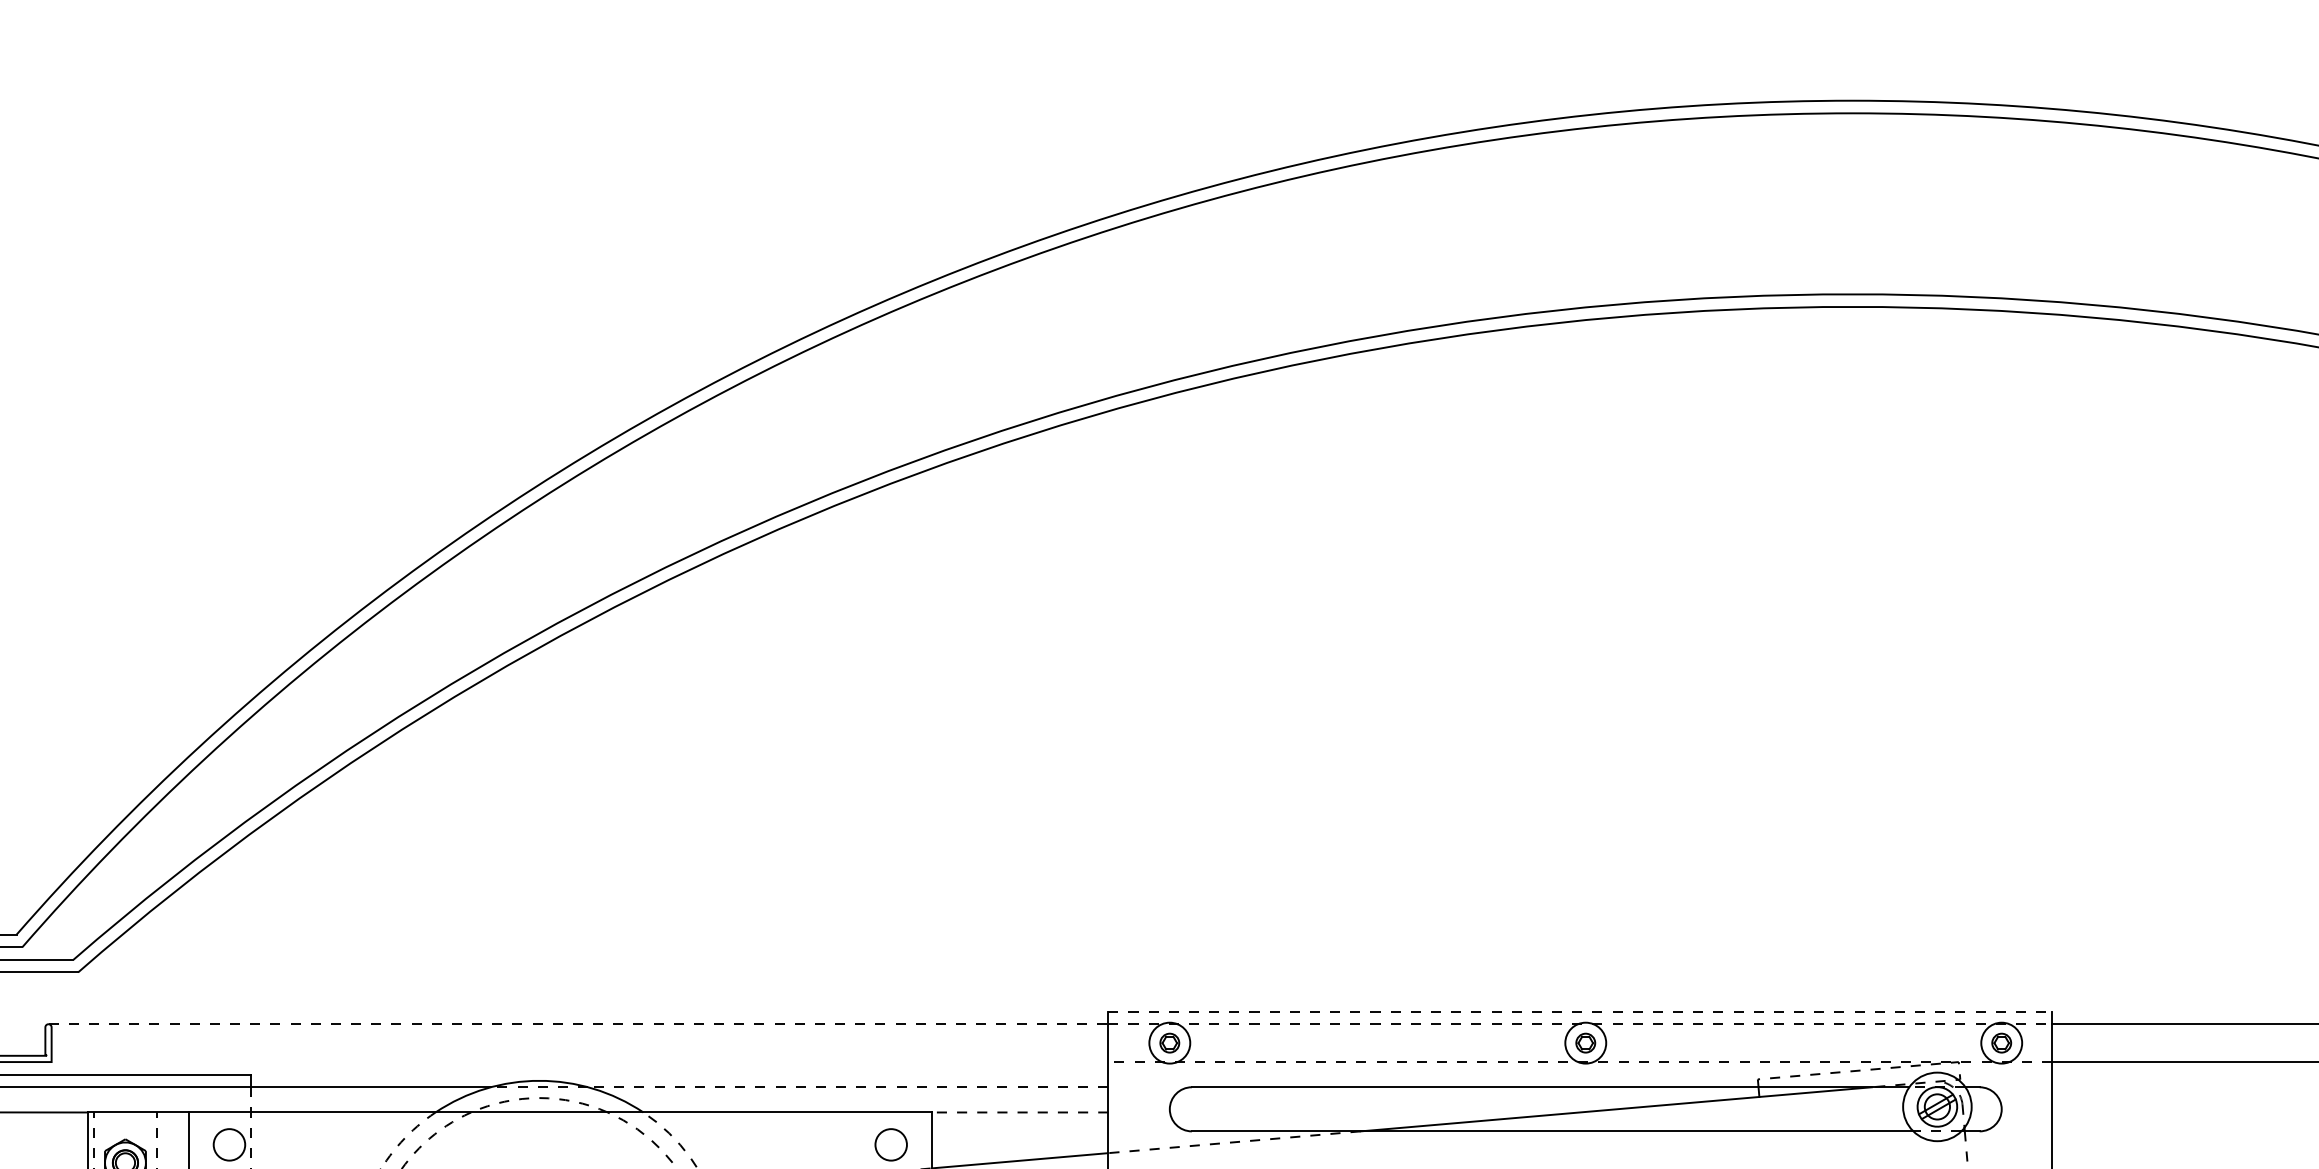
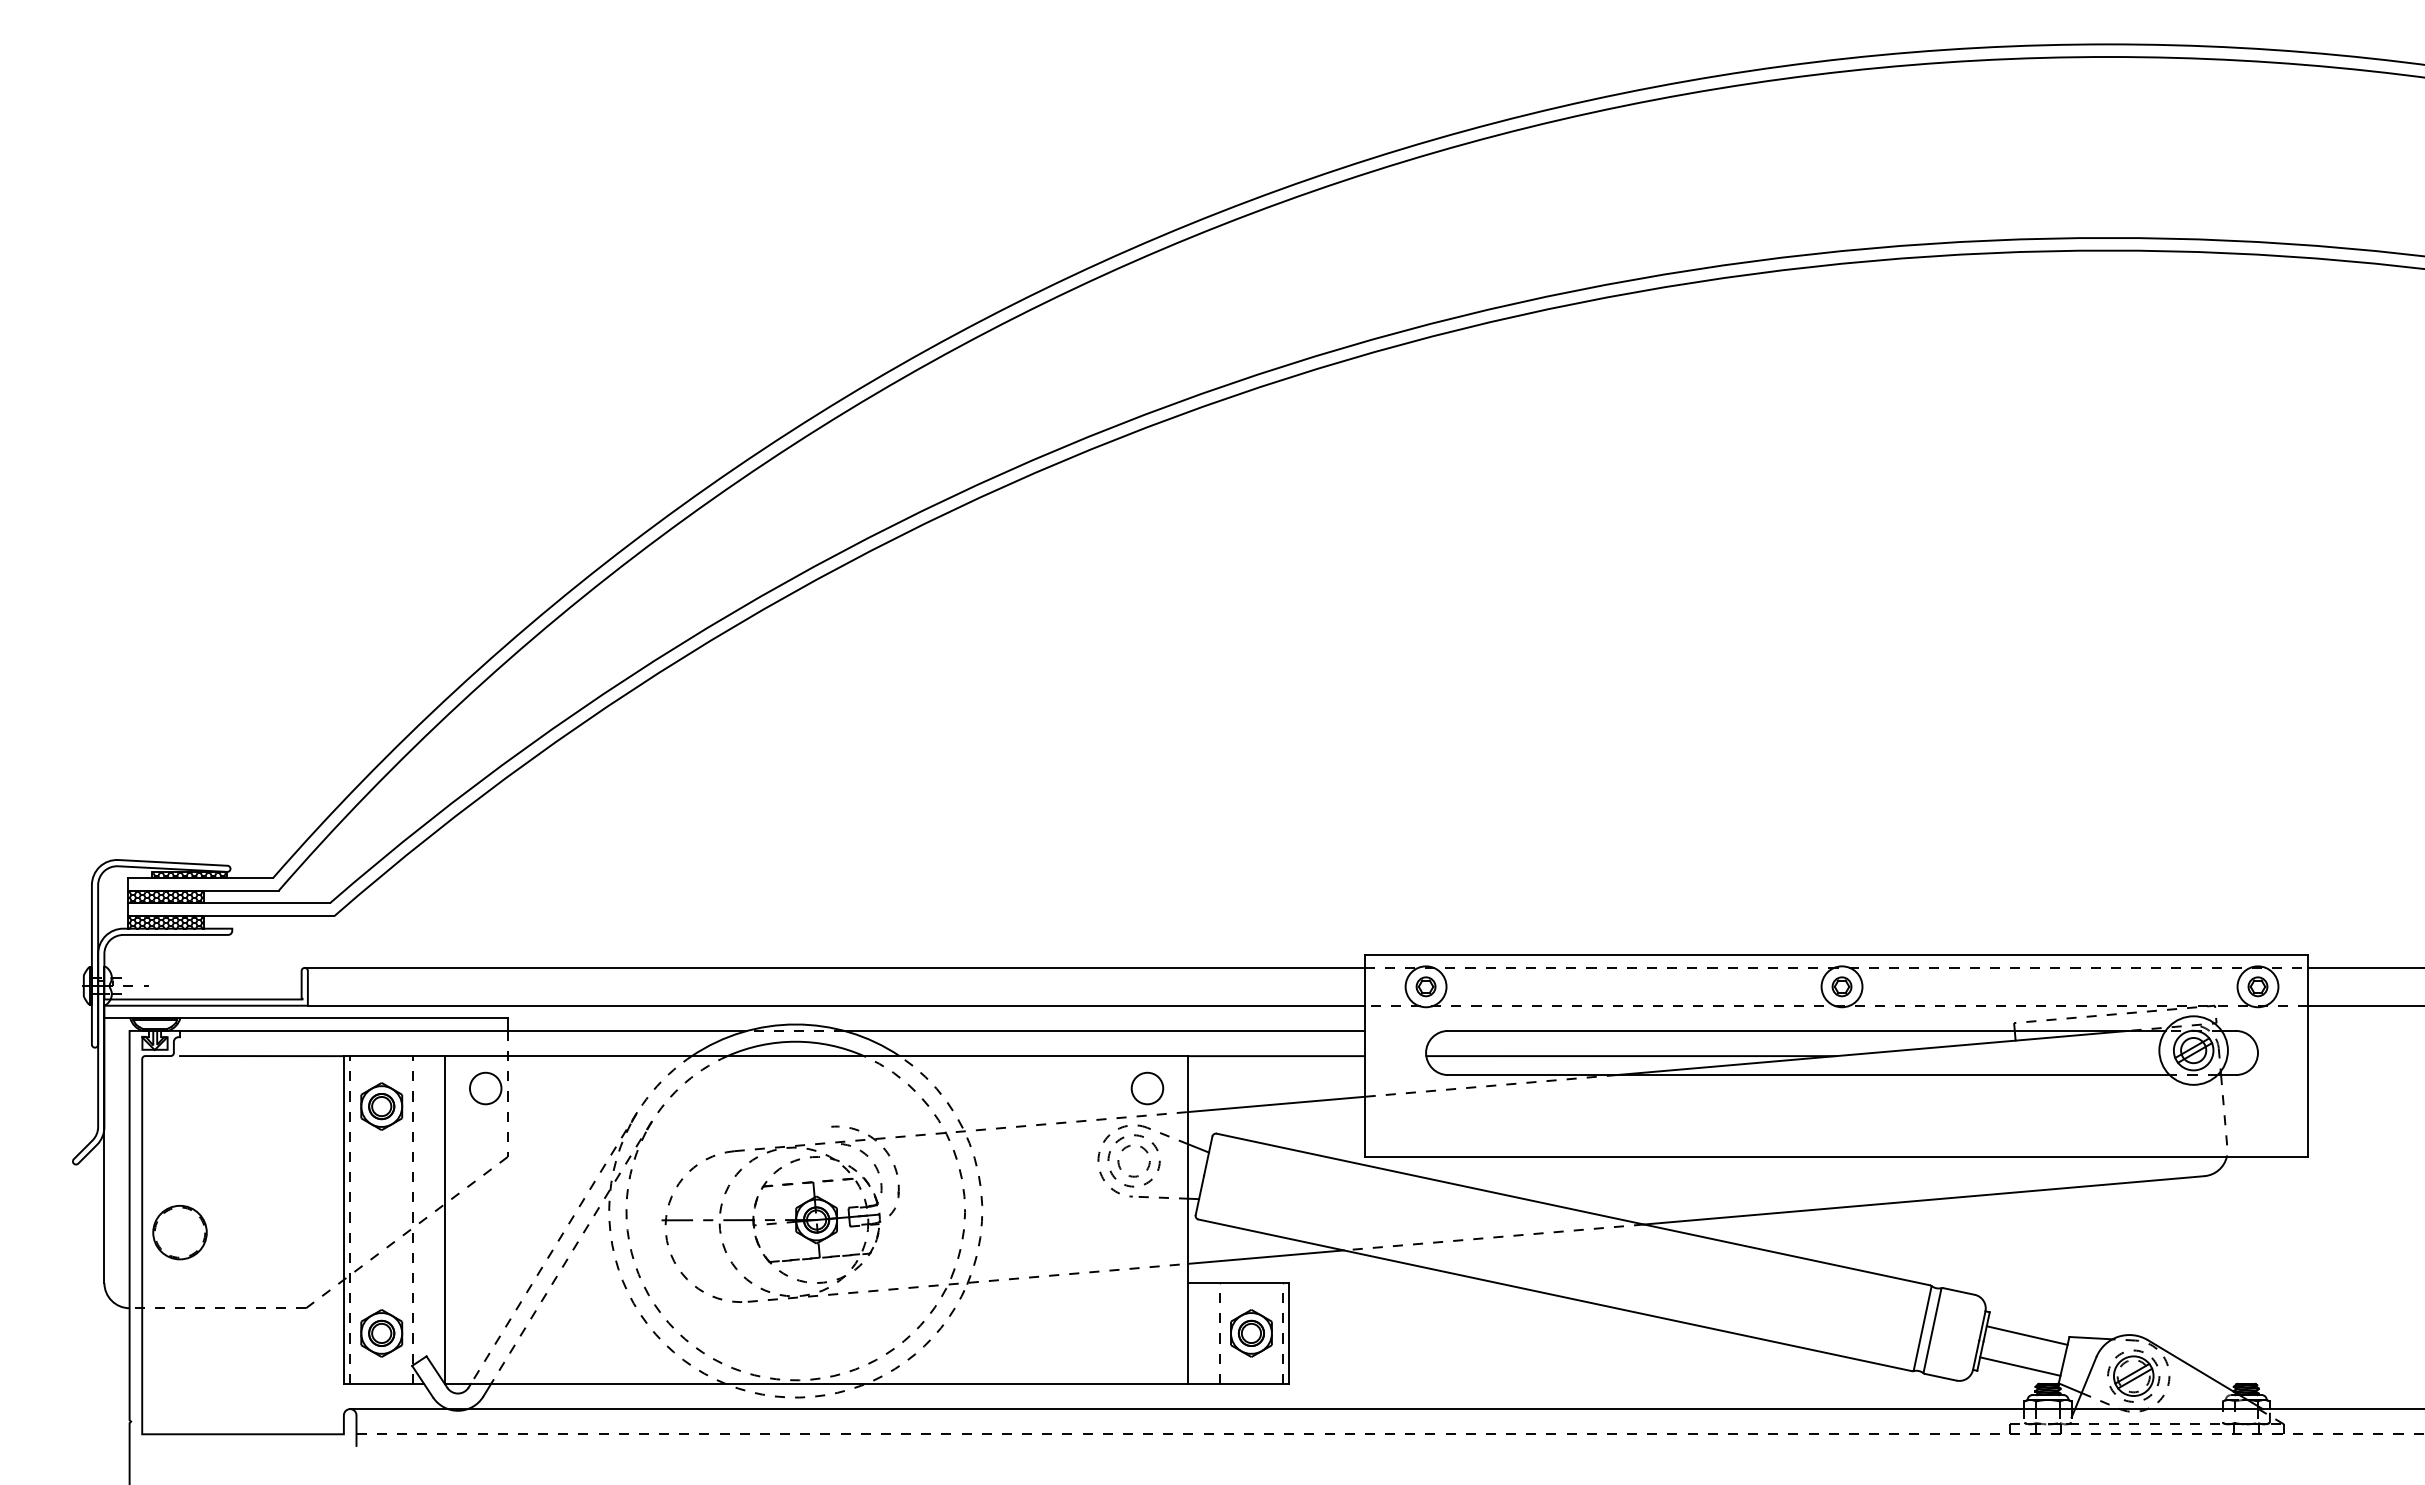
line: (1580, 1011) -> (1836, 955), dashed -> solid
line: (578, 1023) -> (834, 967), dashed -> solid
line: (579, 1061) -> (835, 1005), added
line: (847, 1086) -> (1103, 1030), dashed -> solid
arc: (539, 1097) -> (795, 1041), dashed -> solid
line: (1020, 1112) -> (1276, 1056), dashed -> solid
line: (1375, 1112) -> (1631, 1056), added

